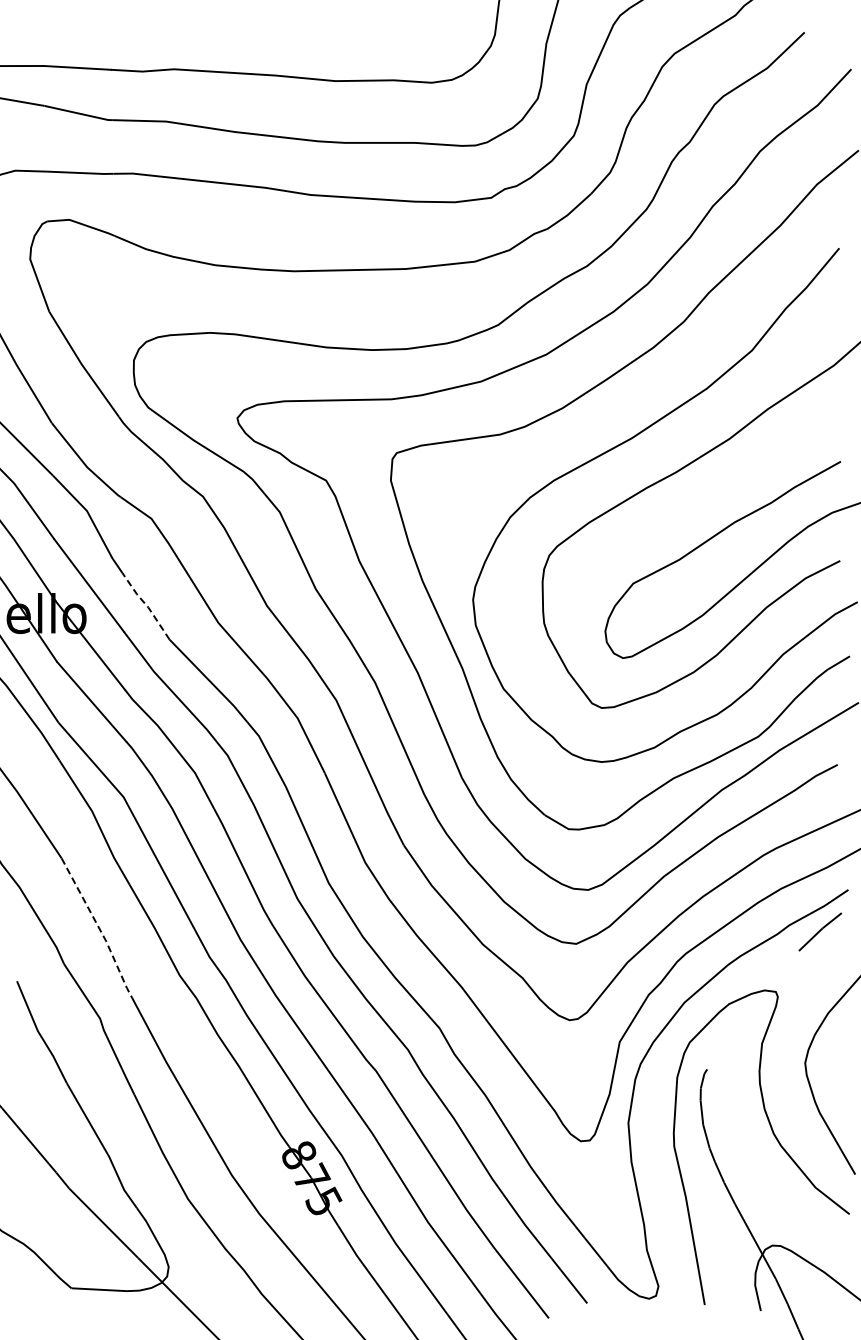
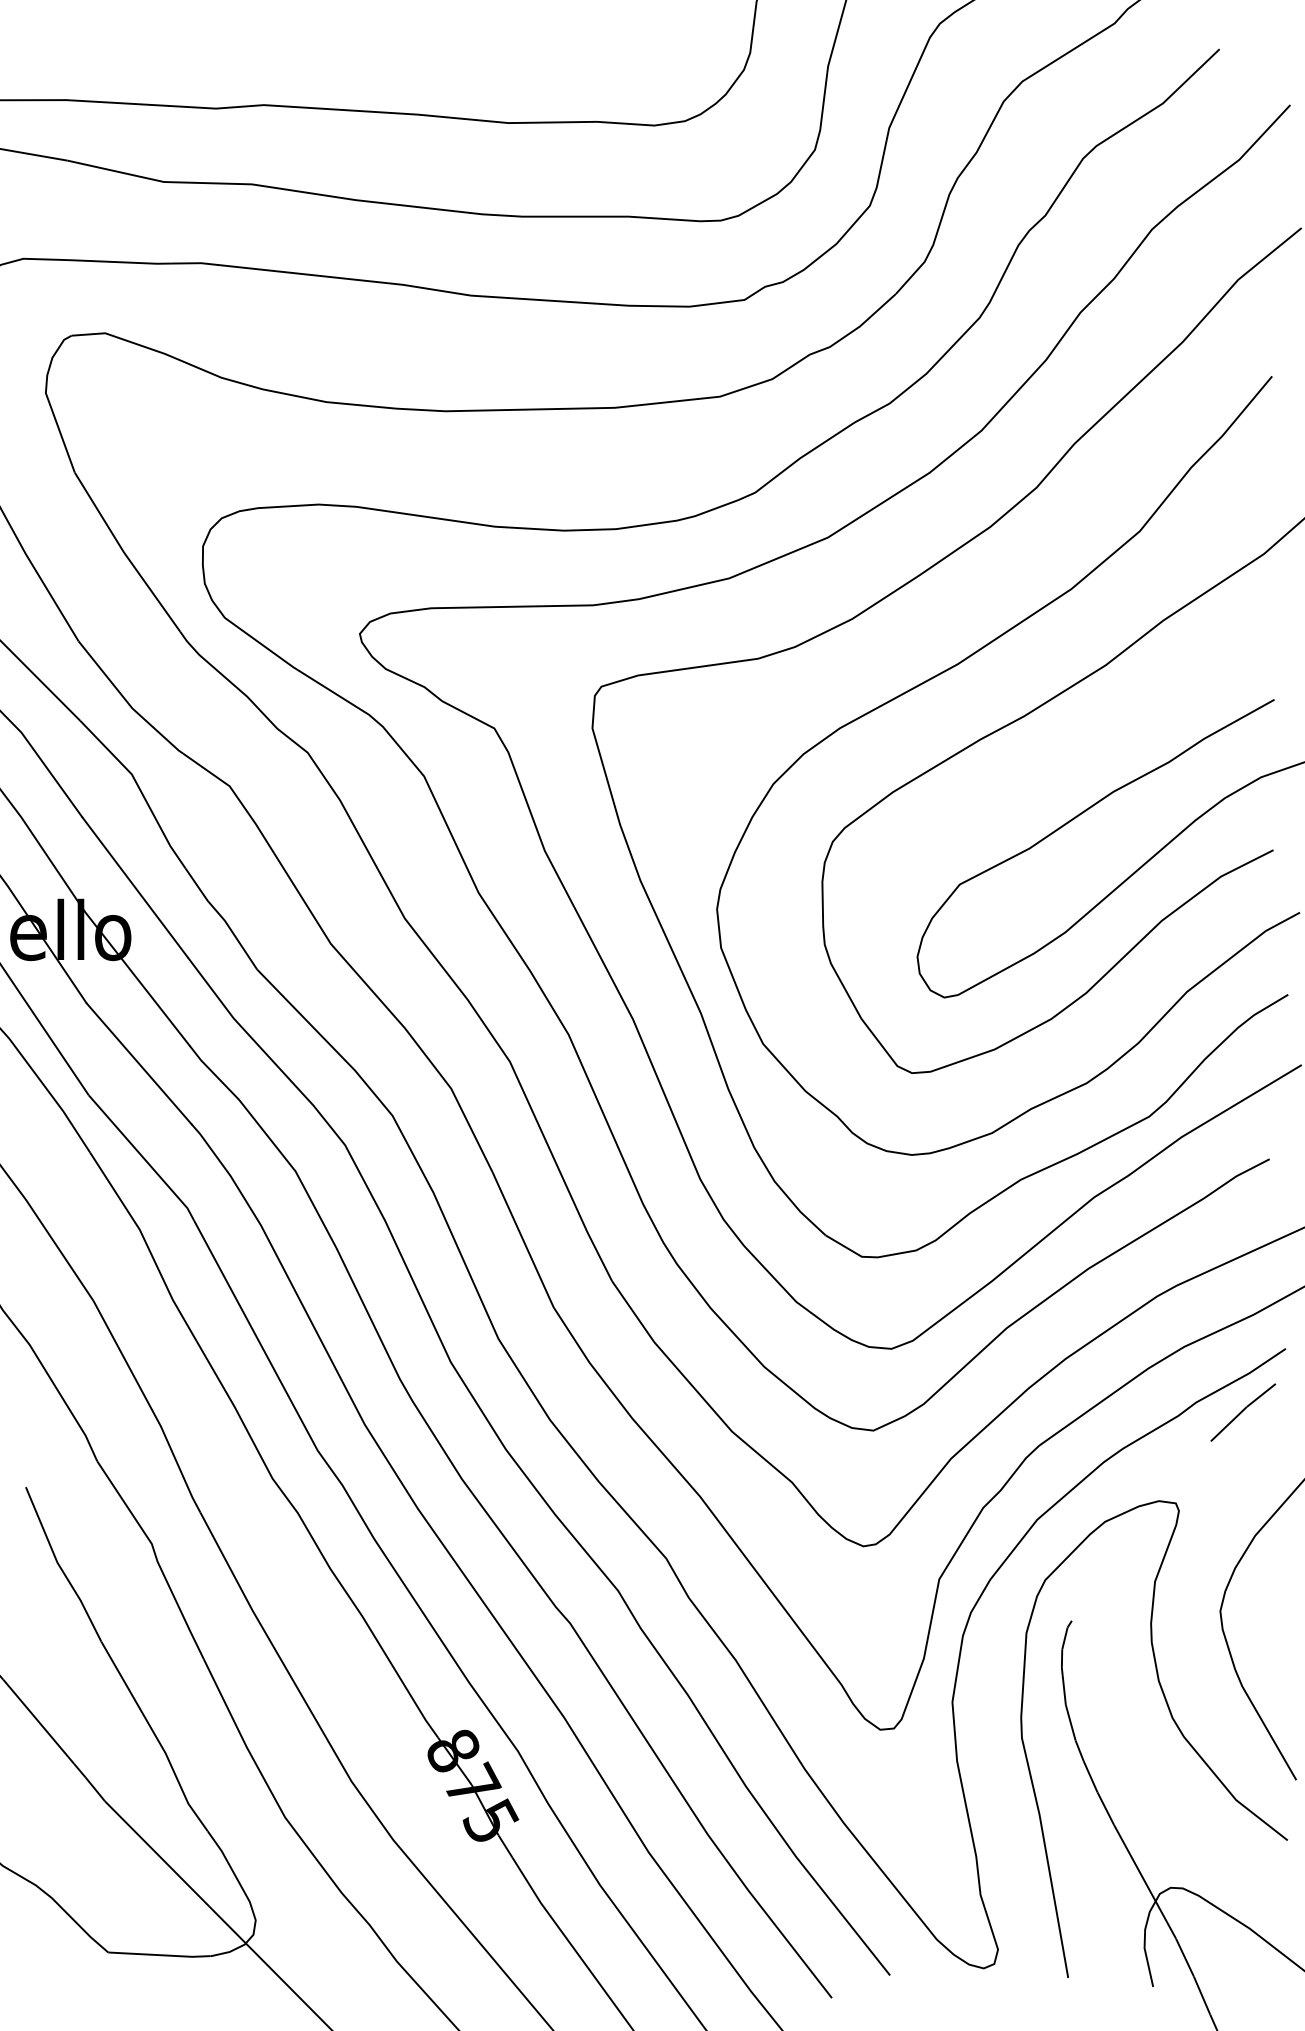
line: (146, 605) -> (222, 917), dashed -> solid
line: (99, 929) -> (150, 1408), dashed -> solid

